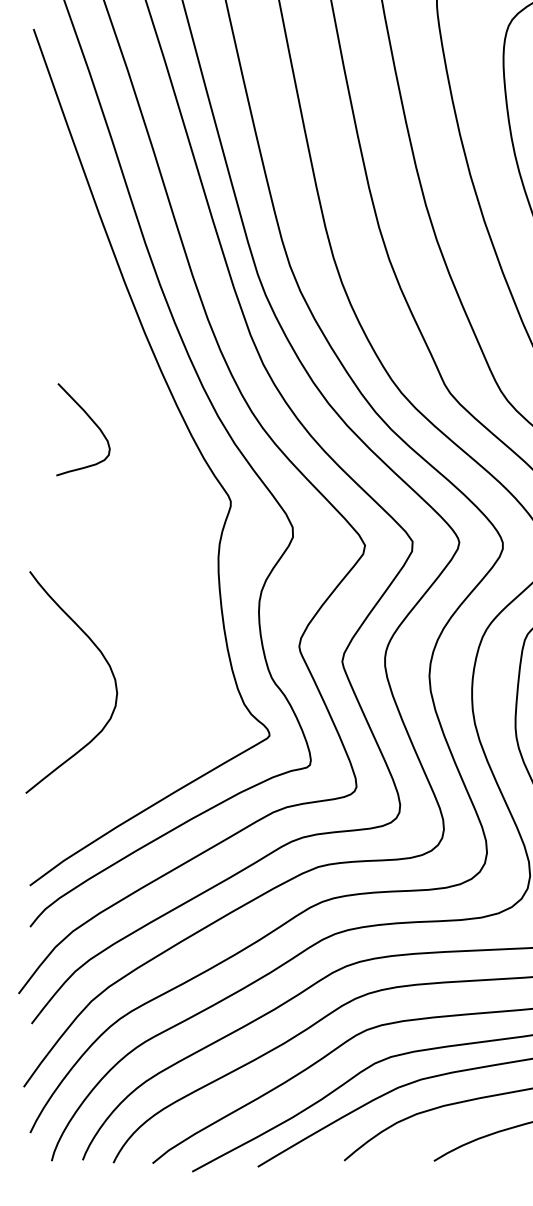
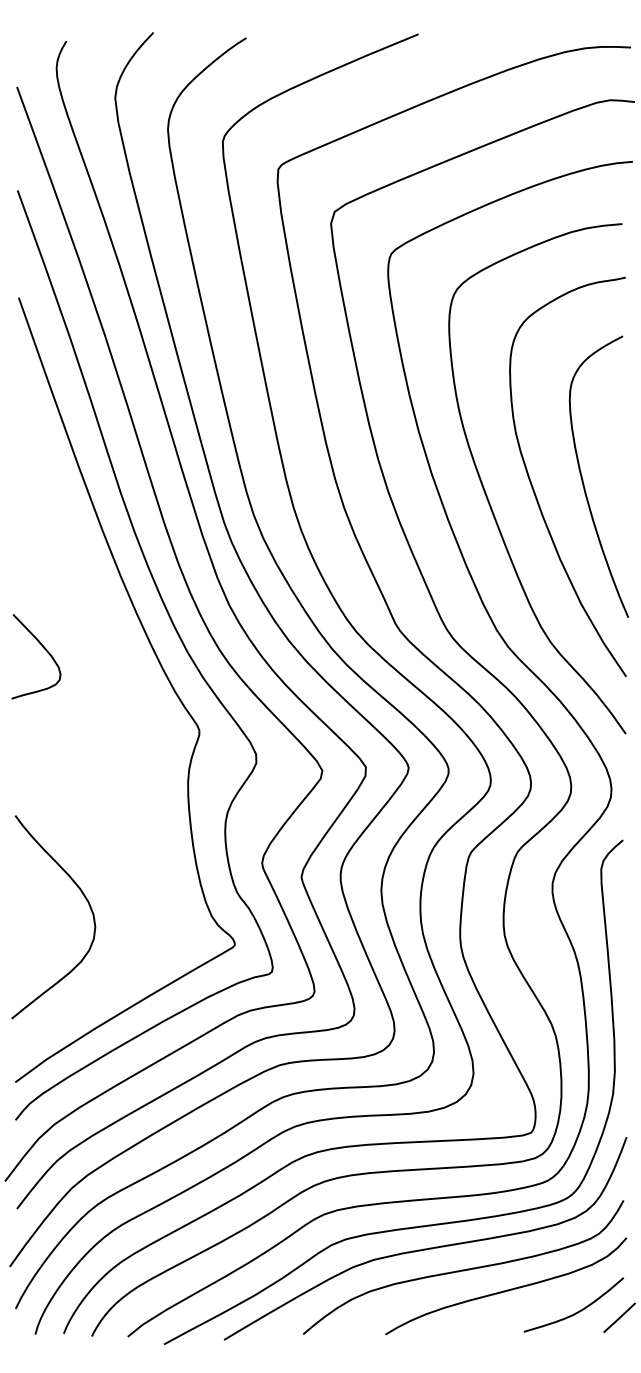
curve: (91, 420) -> (43, 648), moved
curve: (104, 659) -> (83, 896), moved

